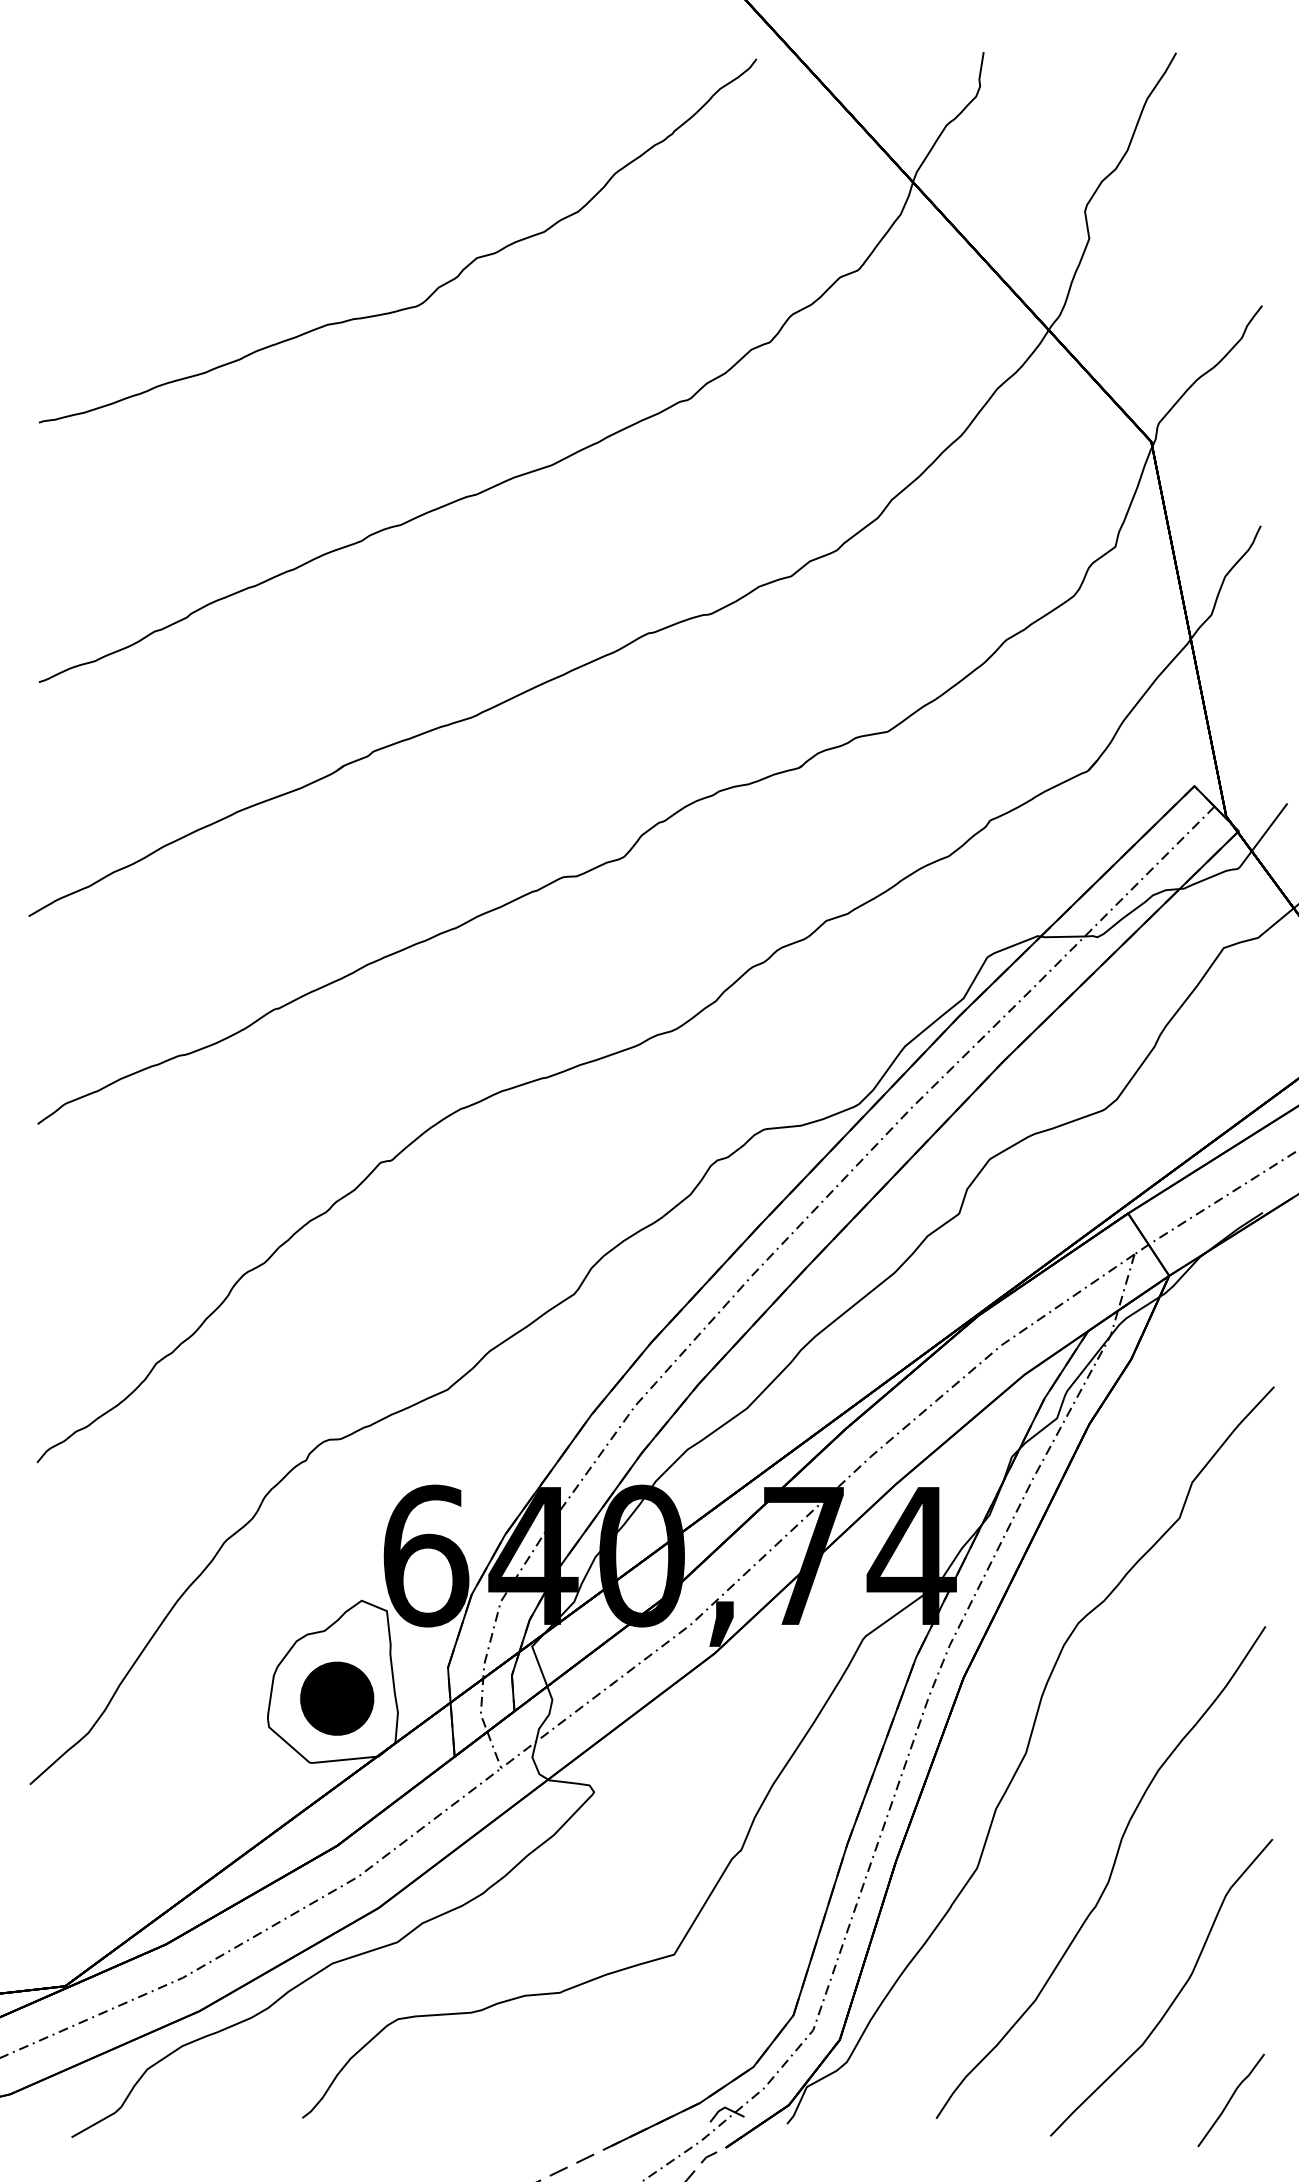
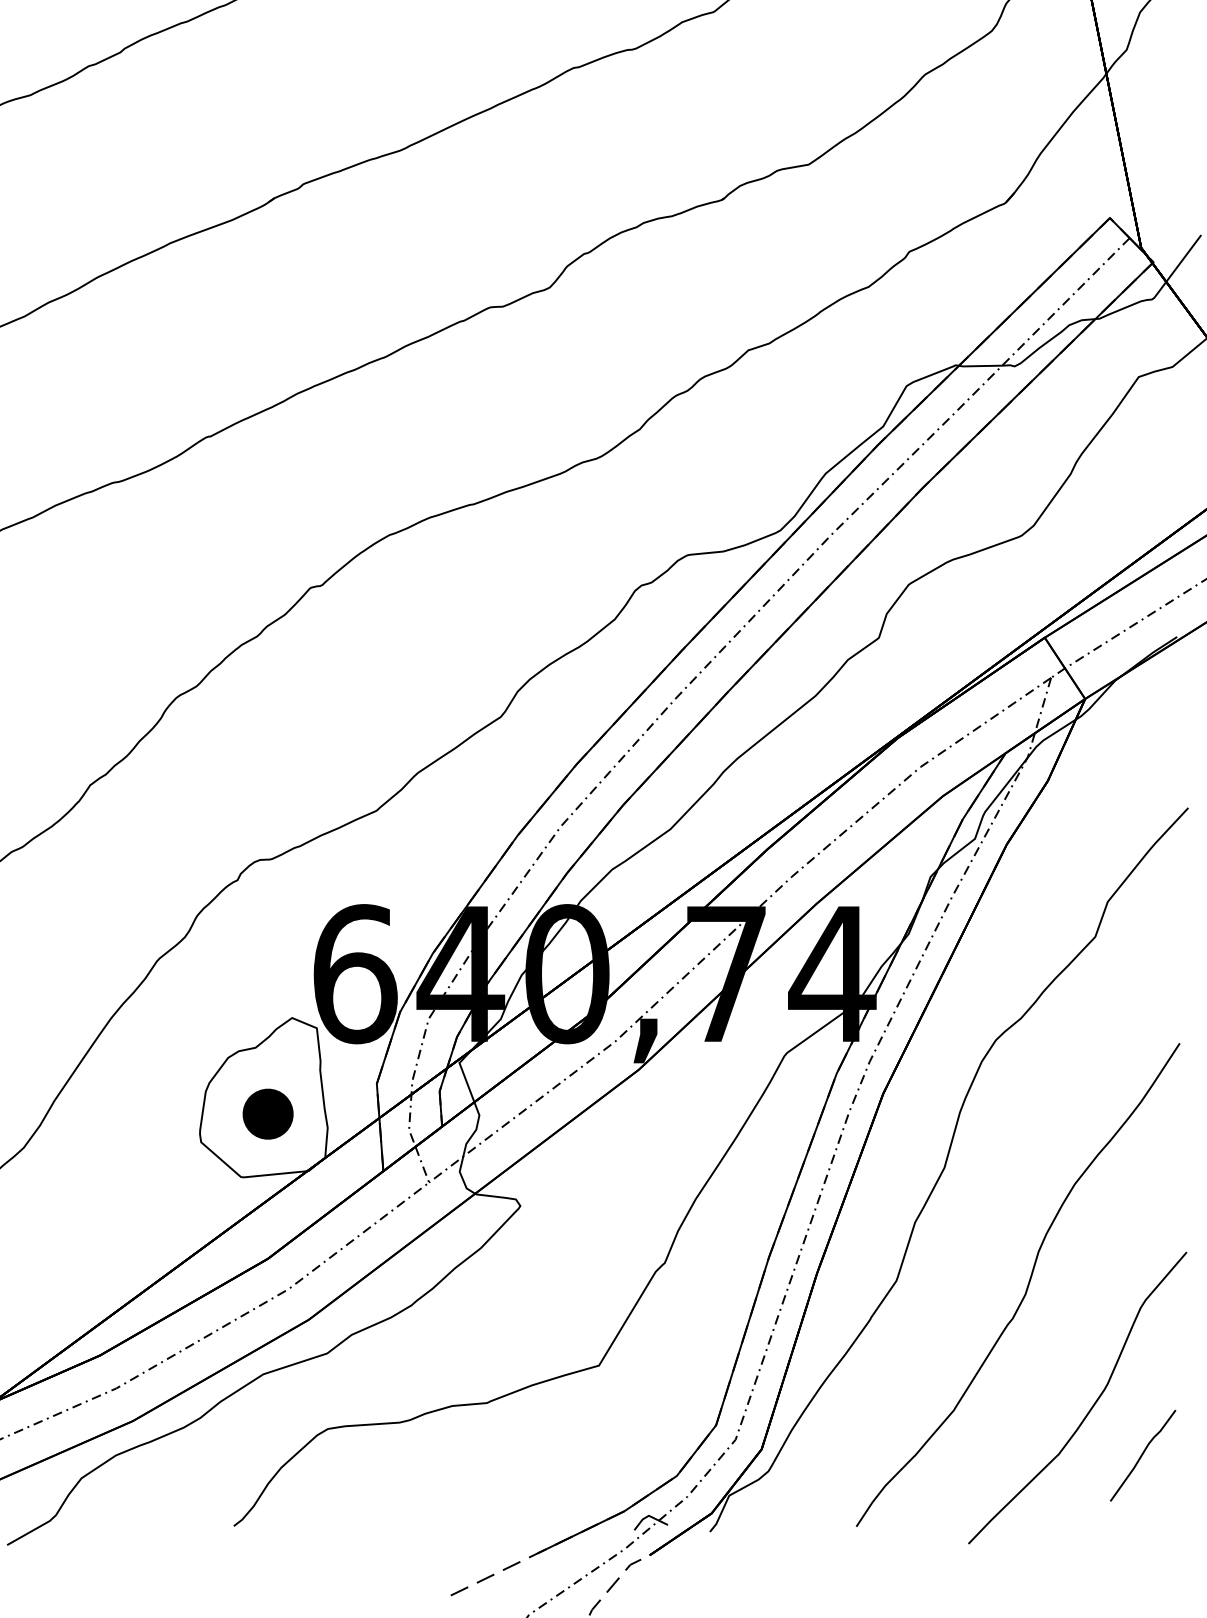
part: (337, 1698) -> (268, 1114), size x0.7
curve: (1230, 2100) -> (1142, 1455), moved

